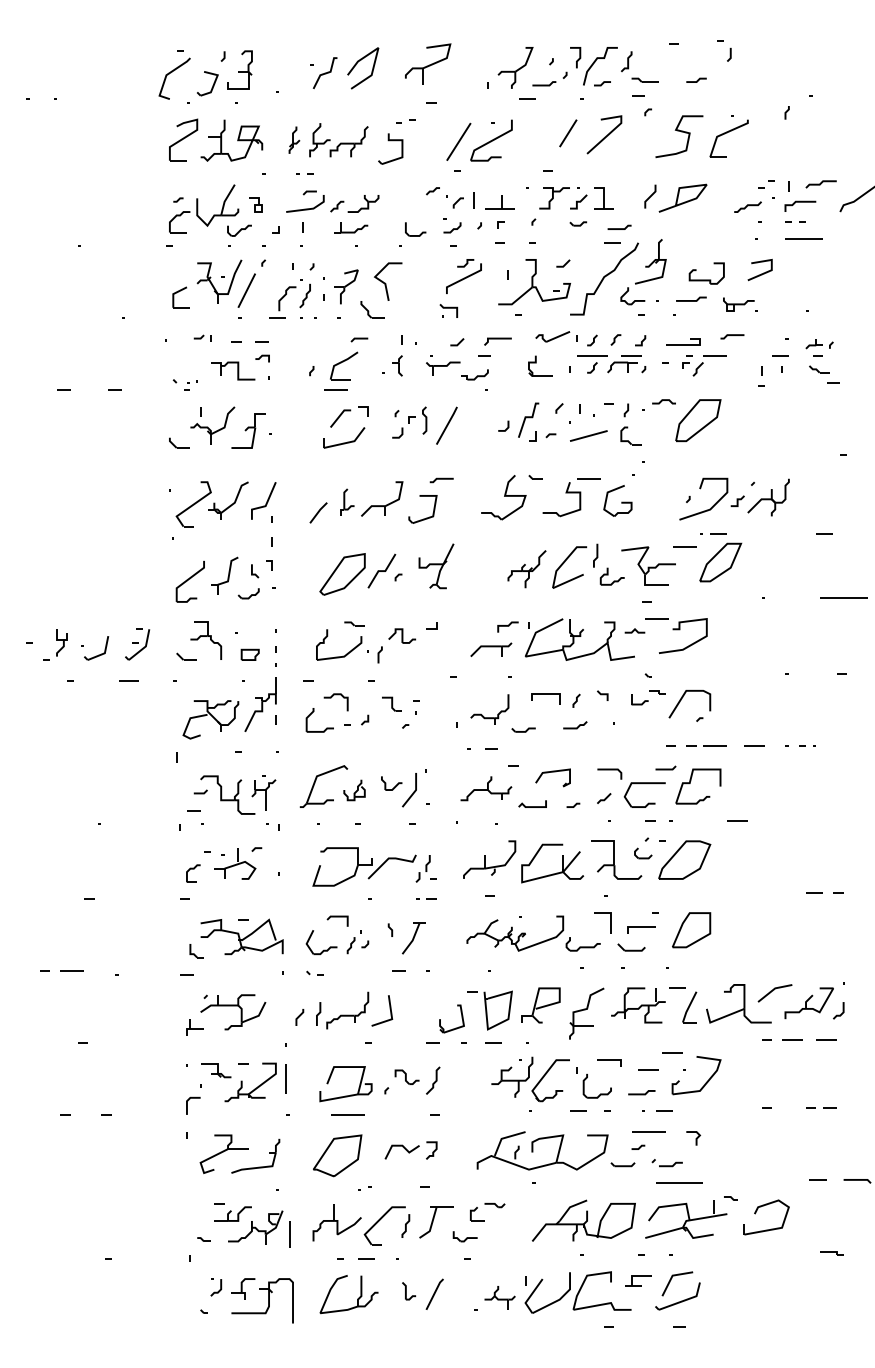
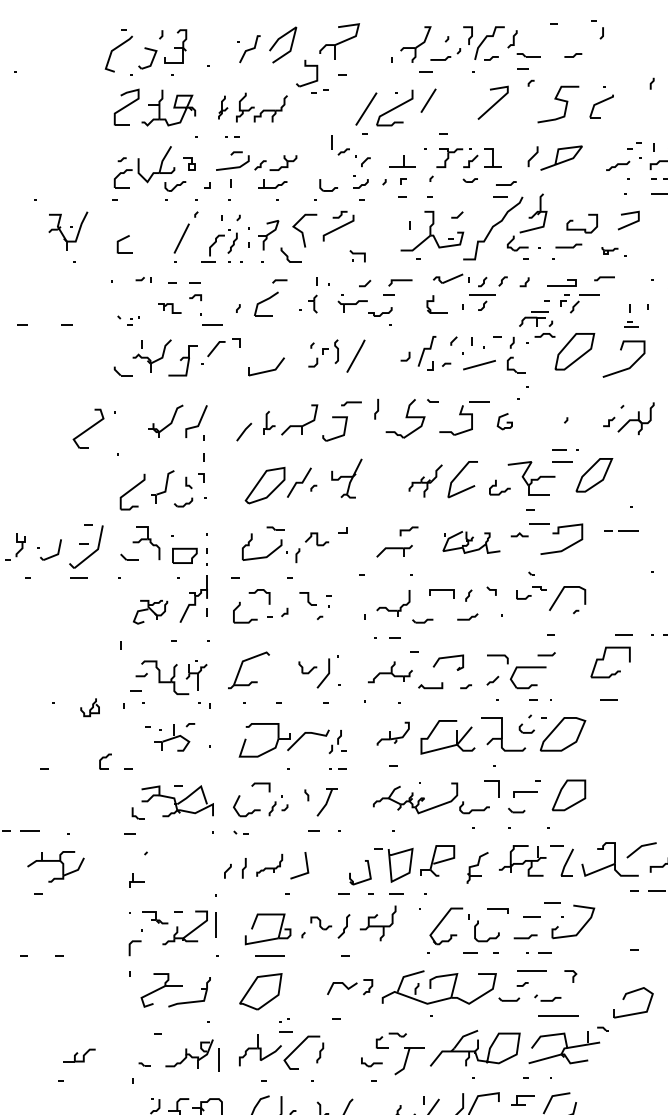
line: (568, 133) -> (428, 100), moved
part: (728, 138) -> (601, 106), size x0.7
part: (390, 141) -> (306, 66), moved
line: (473, 200) -> (331, 142), moved
part: (463, 276) -> (338, 226), moved
part: (219, 281) -> (68, 230), moved
part: (738, 304) -> (609, 250), size x0.6
line: (780, 355) -> (631, 327), moved
part: (626, 364) -> (535, 319), moved
part: (233, 370) -> (170, 308), size x0.6
line: (335, 389) -> (211, 324), moved
part: (349, 416) -> (224, 347), moved
curve: (700, 489) -> (621, 350), moved
part: (617, 500) -> (504, 421), size x0.6
part: (193, 504) -> (88, 429), moved
line: (718, 533) -> (559, 449), moved
line: (596, 555) -> (377, 409), moved
part: (579, 639) -> (471, 542), size x0.6
part: (137, 644) -> (86, 546), size x1.6
part: (249, 654) -> (184, 555), size x1.6
part: (210, 719) -> (150, 611), size x0.7
line: (706, 745) -> (621, 530), moved
part: (690, 783) -> (603, 659), moved
part: (354, 790) -> (90, 707), moved
part: (489, 859) -> (393, 733), size x0.7
part: (193, 873) -> (105, 761), moved
part: (631, 947) -> (516, 810), size x0.7
part: (347, 1010) -> (269, 865), size x0.7
part: (233, 1012) -> (56, 867), moved
part: (586, 1013) -> (477, 867), size x0.7
part: (512, 1076) -> (378, 922), moved
part: (410, 1150) -> (349, 987), moved
part: (764, 1206) -> (631, 993), moved
part: (232, 1213) -> (78, 1055), moved
part: (436, 1222) -> (409, 1061), moved
line: (366, 1258) -> (285, 1031), moved

